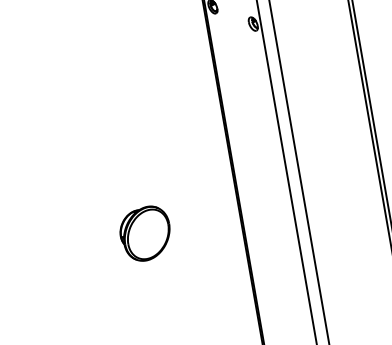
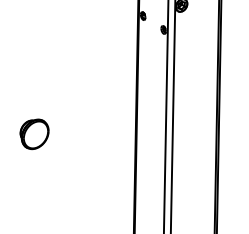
part: (145, 234) -> (34, 134), moved

